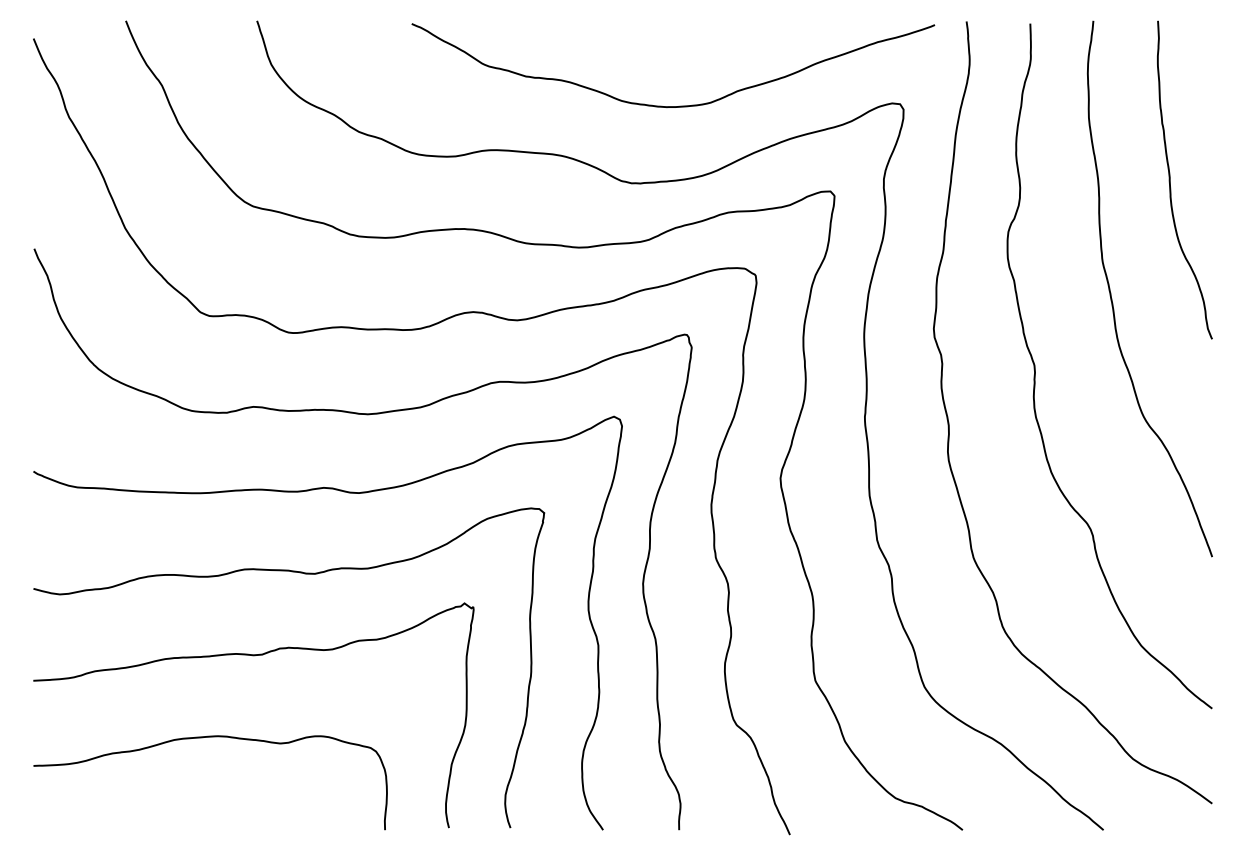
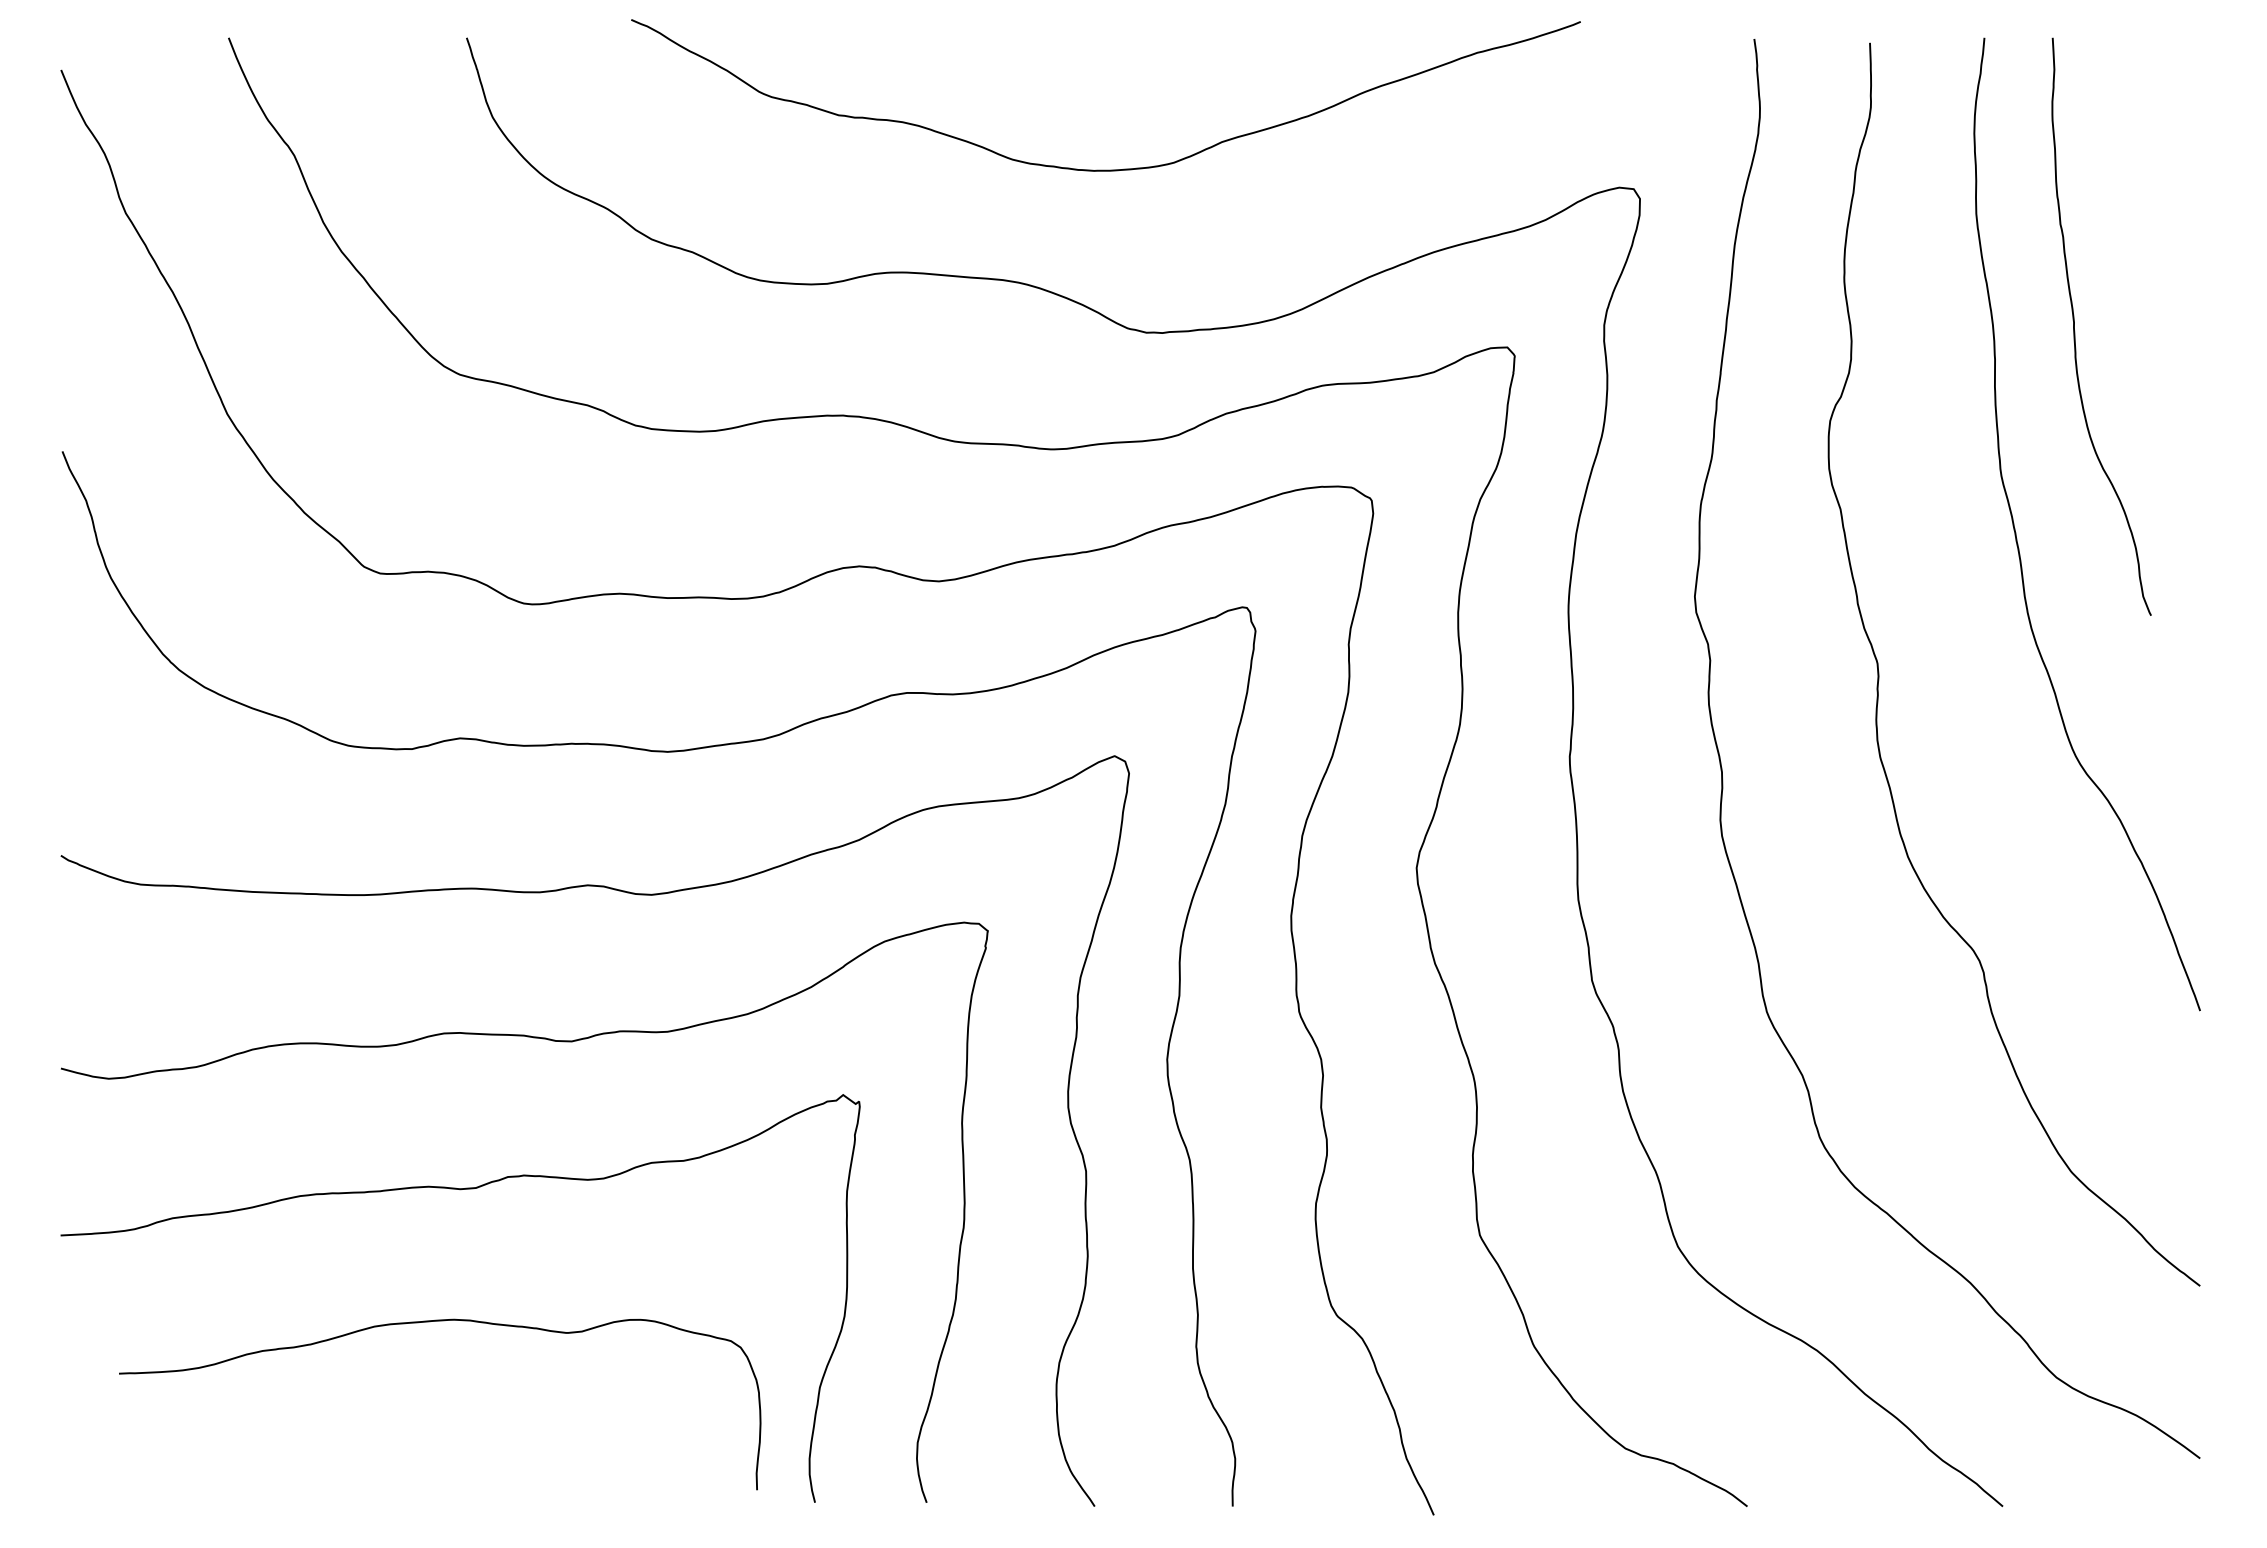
curve: (679, 105) -> (1117, 167), moved
curve: (1170, 179) -> (2075, 325), moved
curve: (202, 738) -> (425, 1323), moved

